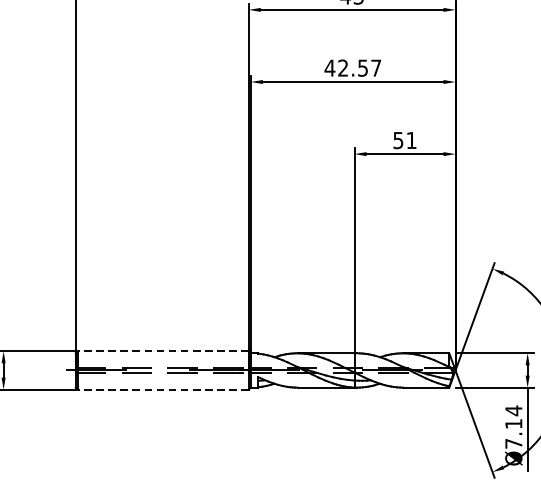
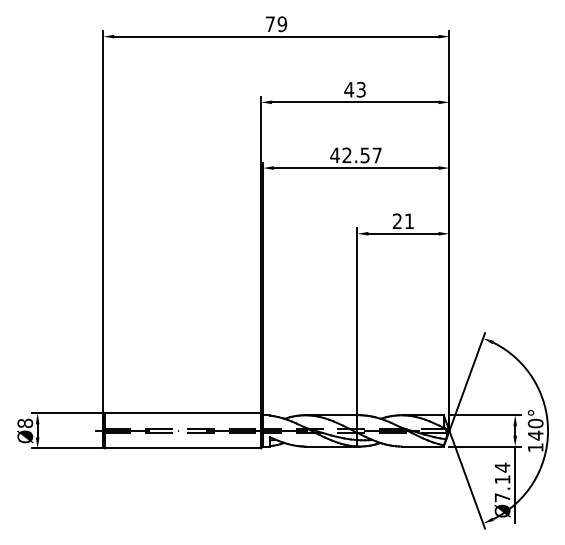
text: (397, 140) -> (396, 221), 51 -> 21
line: (163, 351) -> (183, 413), dashed -> solid
line: (163, 389) -> (183, 448), dashed -> solid

